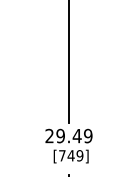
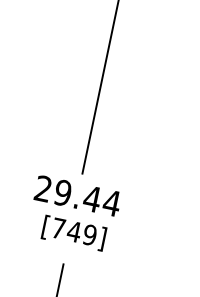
text: (87, 135) -> (110, 201), 29.49 -> 29.44

